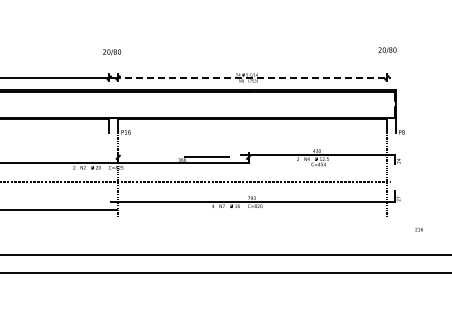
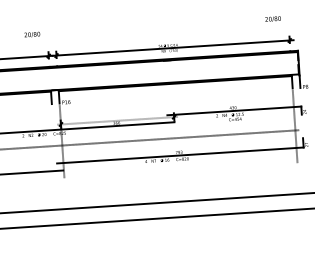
text: (387, 50) -> (273, 19), moved
text: (112, 52) -> (32, 34), moved
line: (252, 77) -> (172, 47), dashed -> solid

